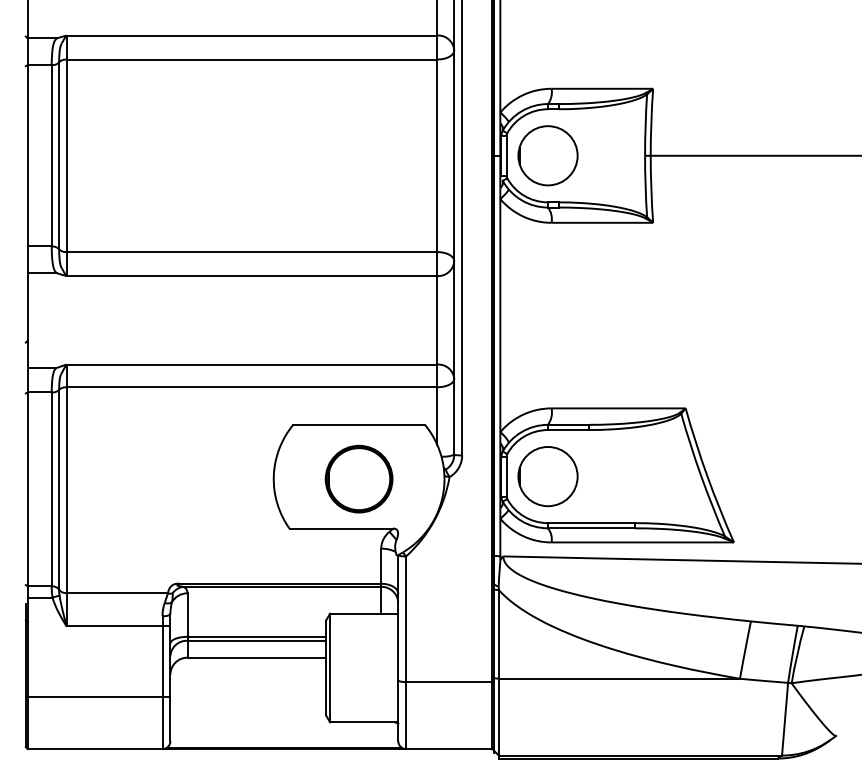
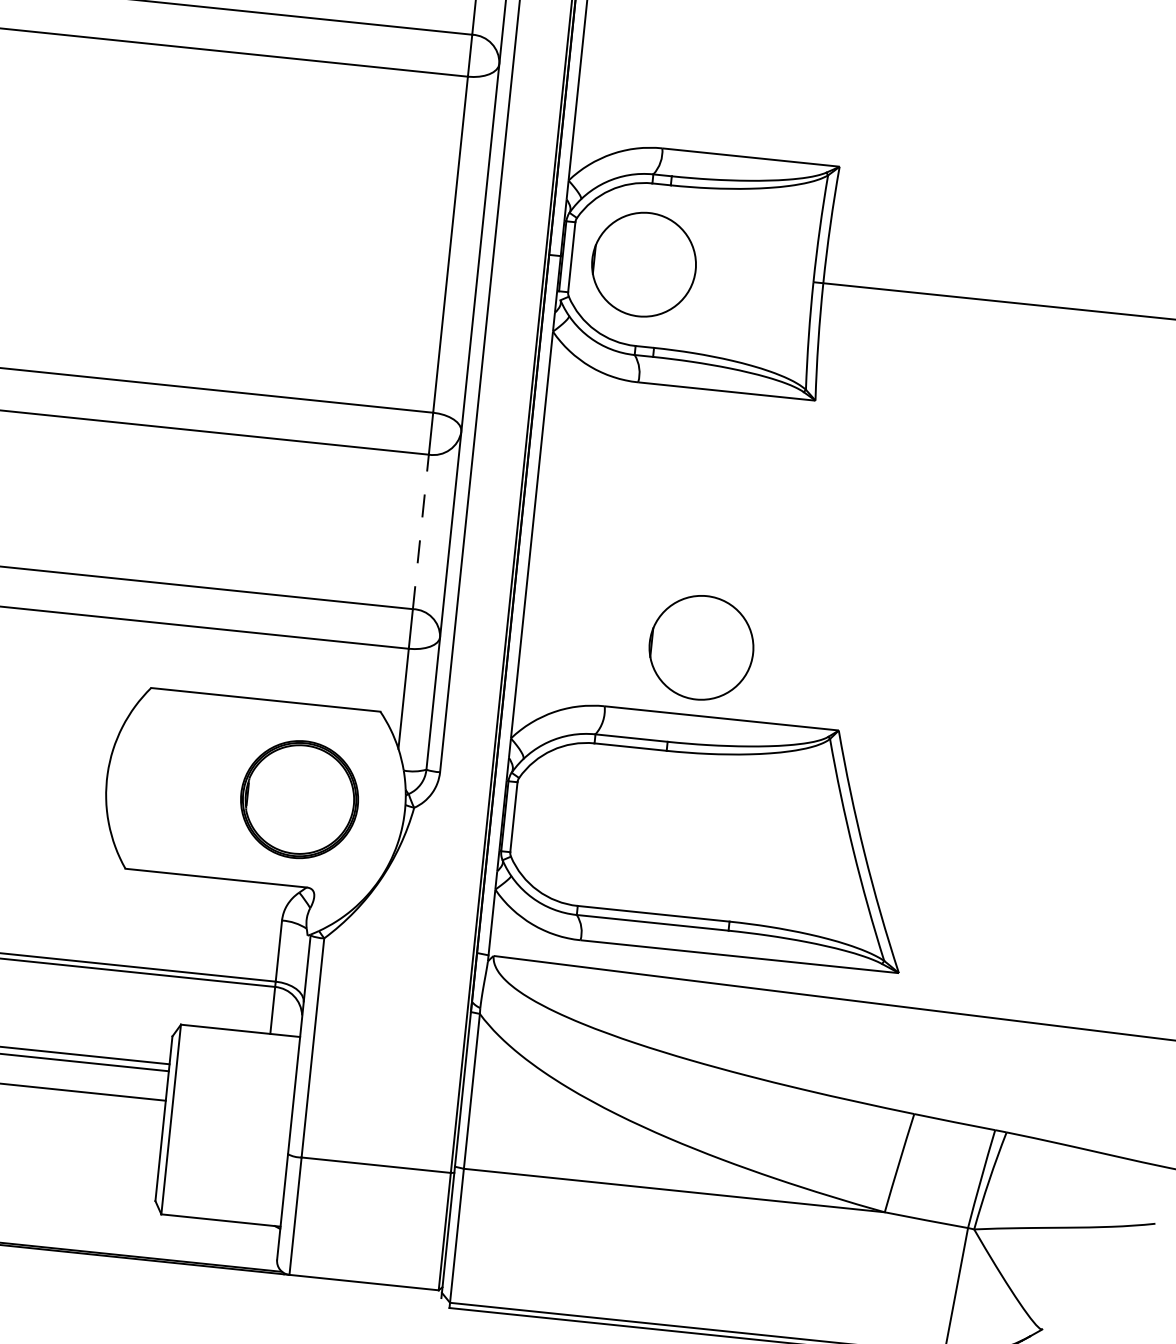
line: (437, 319) -> (421, 530), solid -> dashed
circle: (547, 476) -> (700, 647), moved
part: (358, 478) -> (298, 798), moved

